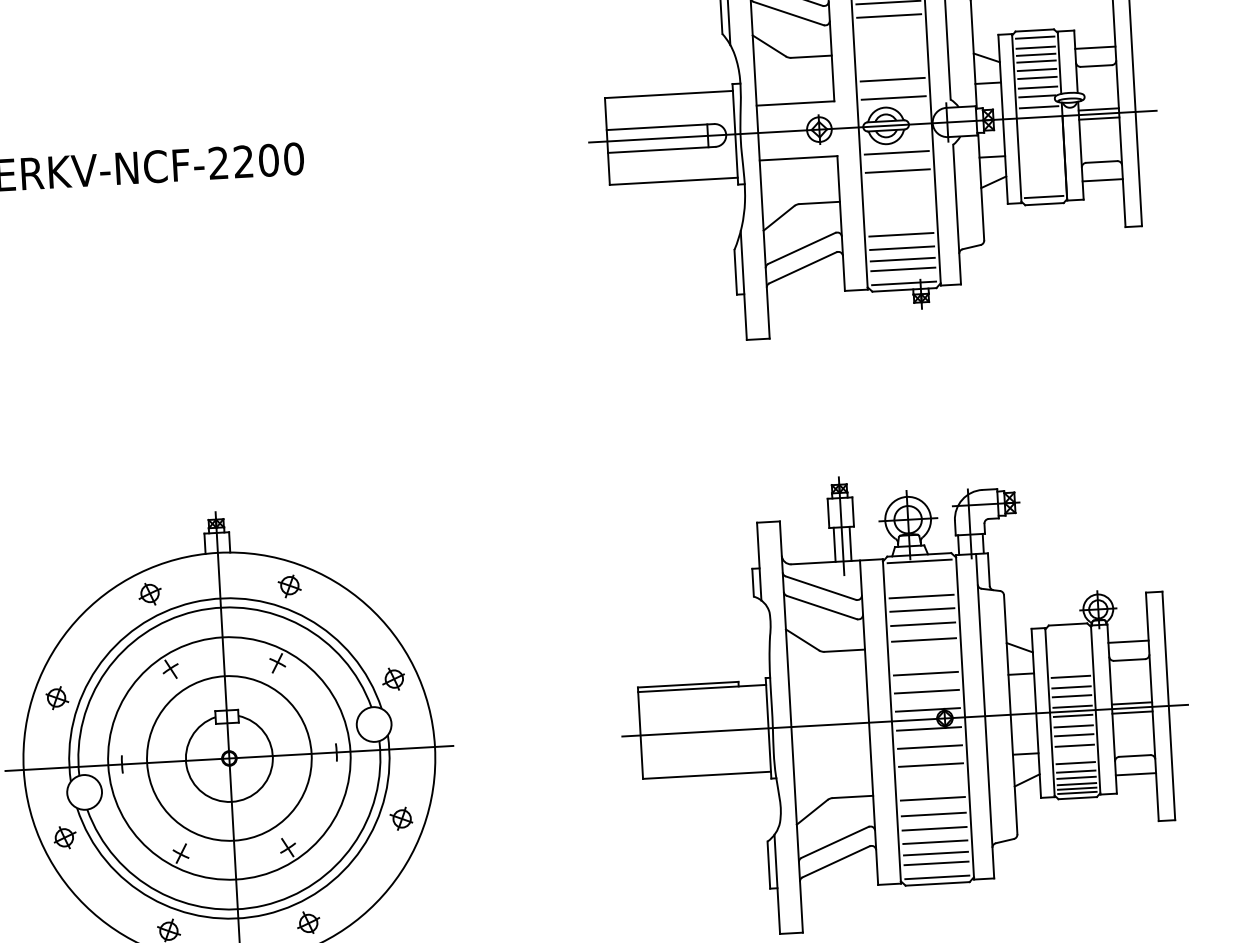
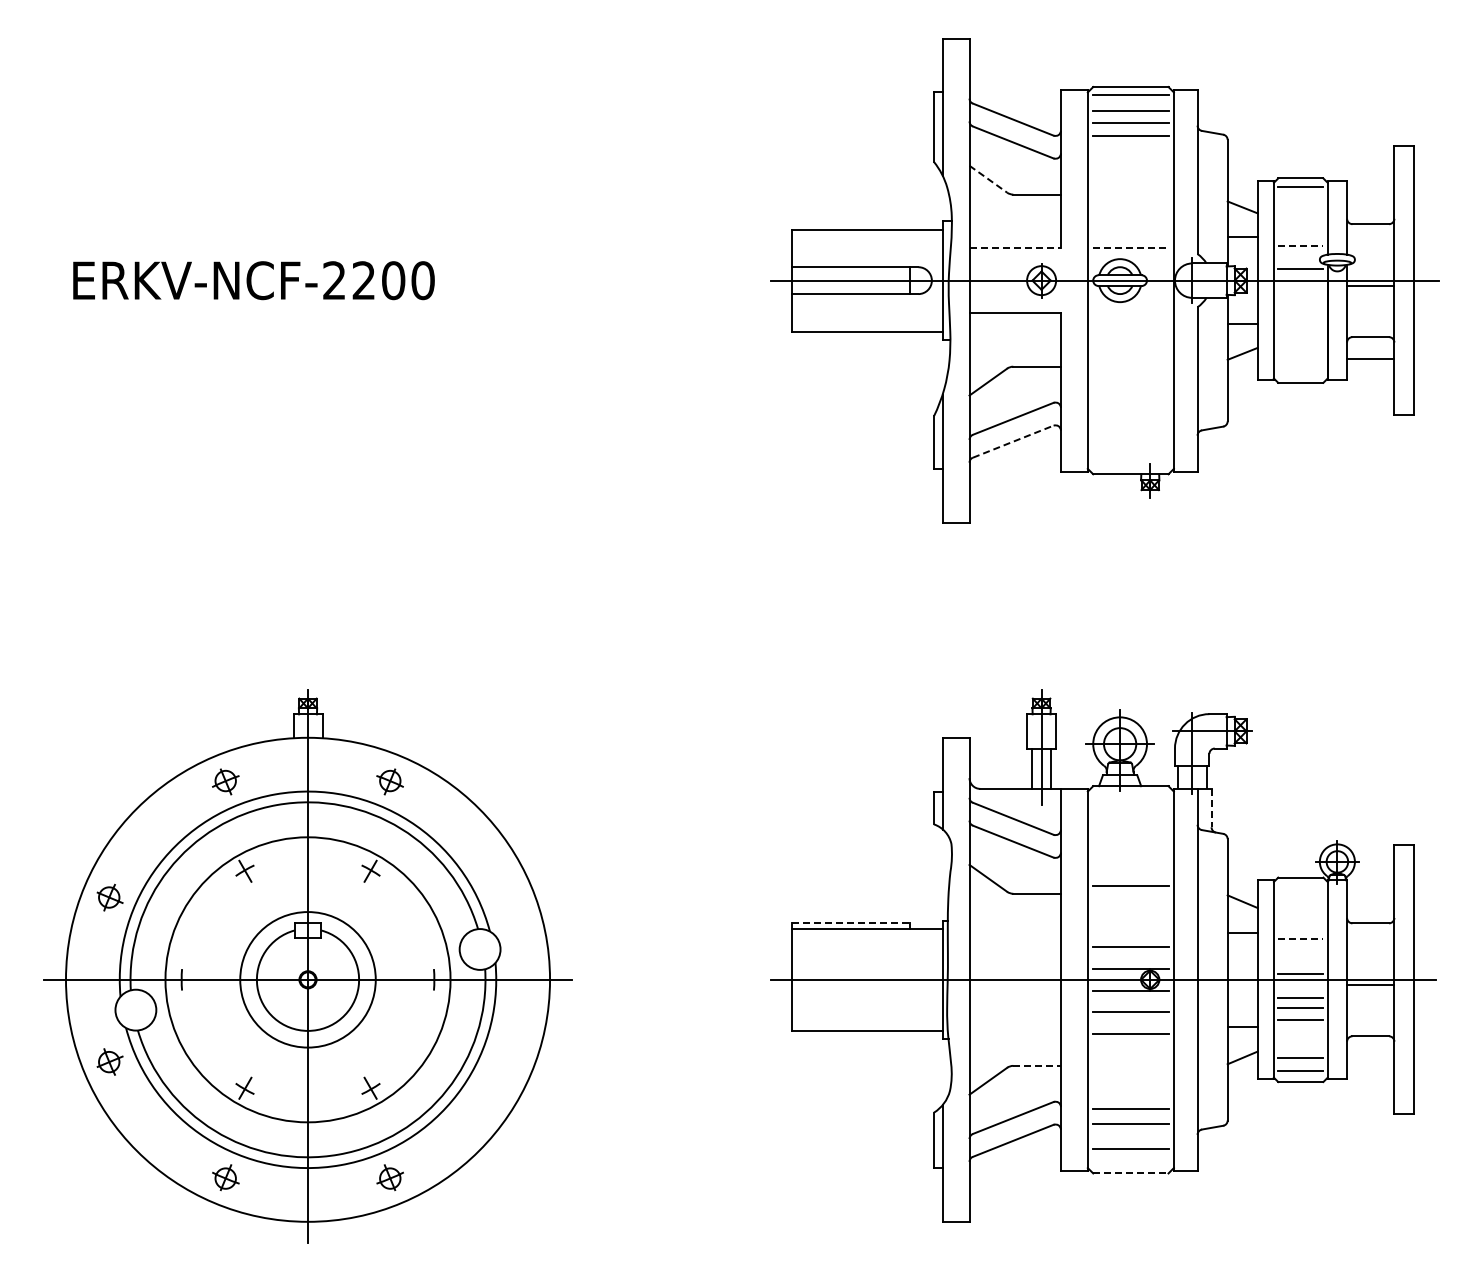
line: (888, 15) -> (1130, 151), removed
line: (769, 46) -> (988, 179), solid -> dashed
line: (1035, 47) -> (1300, 198), removed
line: (1095, 47) -> (1370, 202), removed
line: (1035, 55) -> (1300, 207), removed
line: (1036, 61) -> (1300, 215), removed
line: (1036, 69) -> (1300, 224), removed
line: (1037, 78) -> (1300, 234), removed
line: (892, 79) -> (1130, 226), removed
line: (1037, 87) -> (1300, 245), solid -> dashed
line: (1037, 96) -> (1299, 255), removed
line: (893, 98) -> (1130, 248), solid -> dashed
line: (795, 103) -> (1015, 248), solid -> dashed
line: (1098, 109) -> (1370, 275), removed
line: (896, 152) -> (1130, 312), removed
line: (897, 171) -> (1130, 334), removed
line: (1043, 197) -> (1300, 374), removed
line: (901, 234) -> (1130, 409), removed
line: (901, 248) -> (1130, 425), removed
line: (902, 259) -> (1130, 438), removed
line: (803, 267) -> (1013, 441), solid -> dashed
line: (903, 269) -> (1130, 450), removed
line: (903, 283) -> (1130, 466), removed
line: (919, 561) -> (1130, 793), removed
line: (988, 570) -> (1211, 808), solid -> dashed
line: (921, 596) -> (1130, 835), removed
line: (922, 610) -> (1130, 851), removed
line: (922, 623) -> (1130, 867), removed
line: (1128, 641) -> (1370, 901), removed
line: (925, 674) -> (1130, 926), removed
line: (1070, 677) -> (1300, 939), solid -> dashed
part: (393, 679) -> (505, 897), removed
line: (688, 684) -> (851, 923), solid -> dashed
line: (1071, 687) -> (1300, 951), removed
line: (1071, 696) -> (1300, 962), removed
line: (1131, 703) -> (1370, 974), removed
line: (1072, 716) -> (1300, 985), removed
circle: (228, 758) -> (307, 979), size x0.7
line: (1075, 762) -> (1300, 1040), removed
line: (1075, 771) -> (1300, 1050), removed
line: (1135, 774) -> (1370, 1057), removed
line: (1076, 784) -> (1300, 1065), removed
line: (1077, 792) -> (1300, 1075), removed
line: (853, 796) -> (1037, 1065), solid -> dashed
line: (932, 798) -> (1130, 1073), removed
line: (933, 814) -> (1130, 1091), removed
part: (401, 818) -> (505, 1061), removed
line: (935, 853) -> (1130, 1137), removed
line: (936, 877) -> (1130, 1165), removed
line: (937, 883) -> (1130, 1173), solid -> dashed

